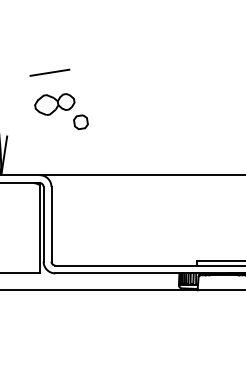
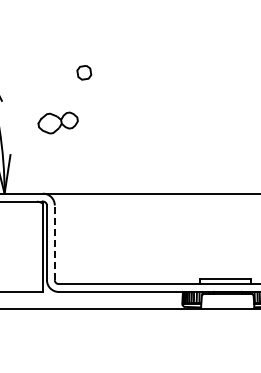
line: (49, 72) -> (52, 91), removed
part: (81, 121) -> (84, 72), moved
line: (51, 223) -> (54, 242), solid -> dashed

